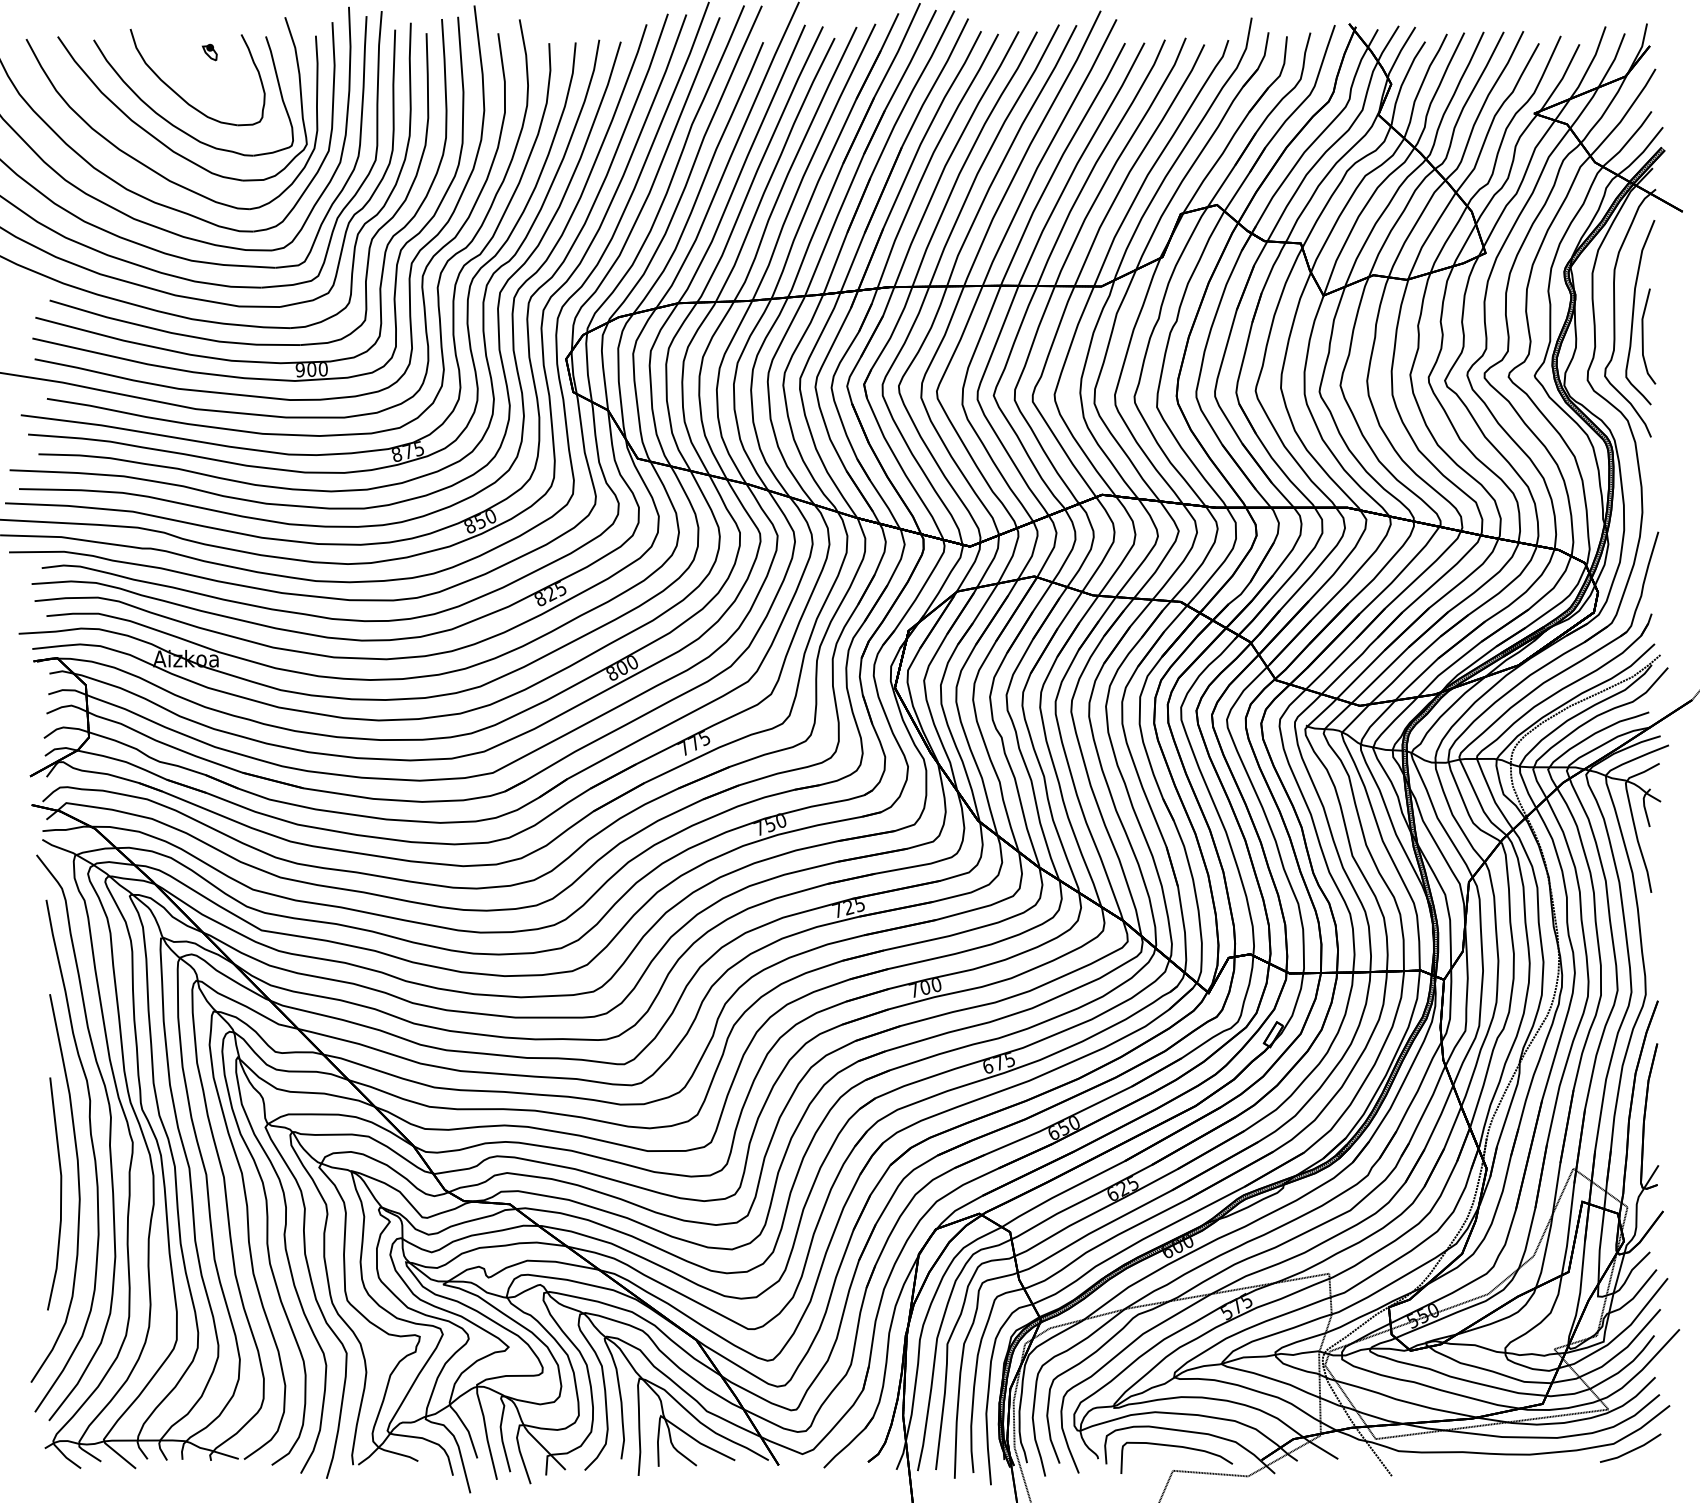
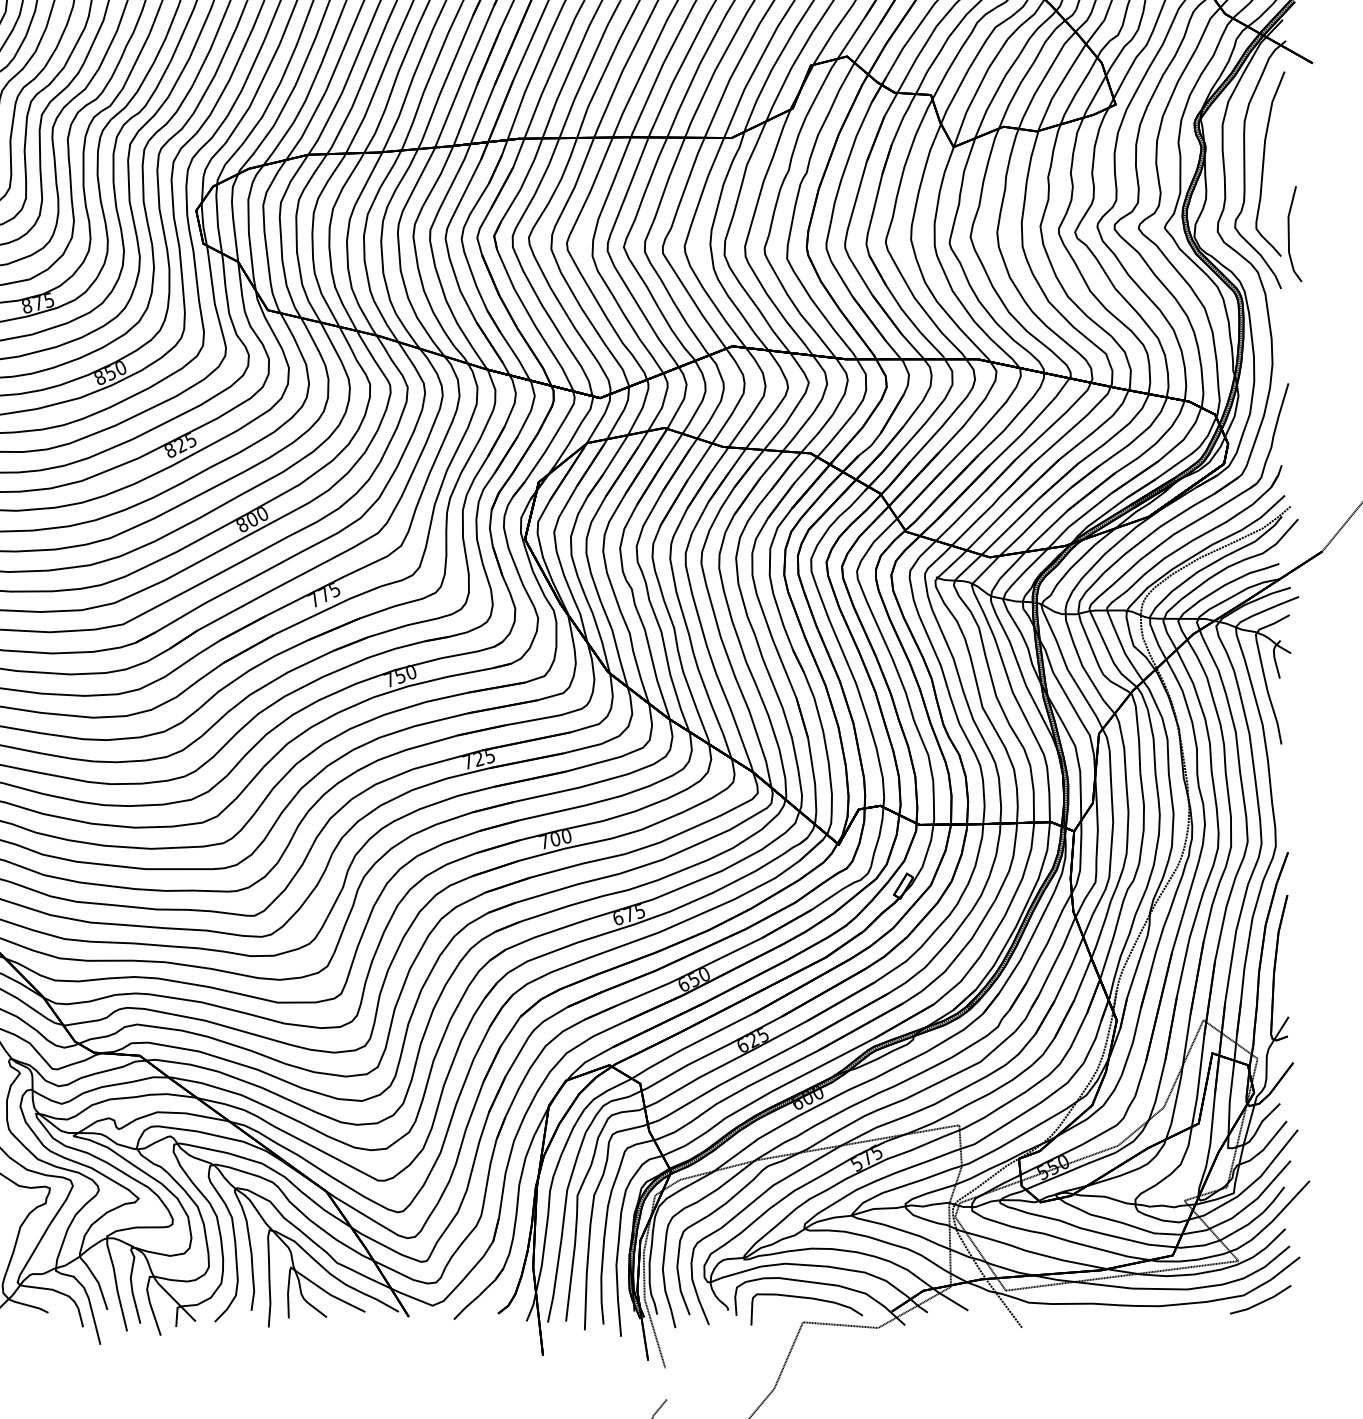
part: (1648, 336) -> (1294, 234), moved

